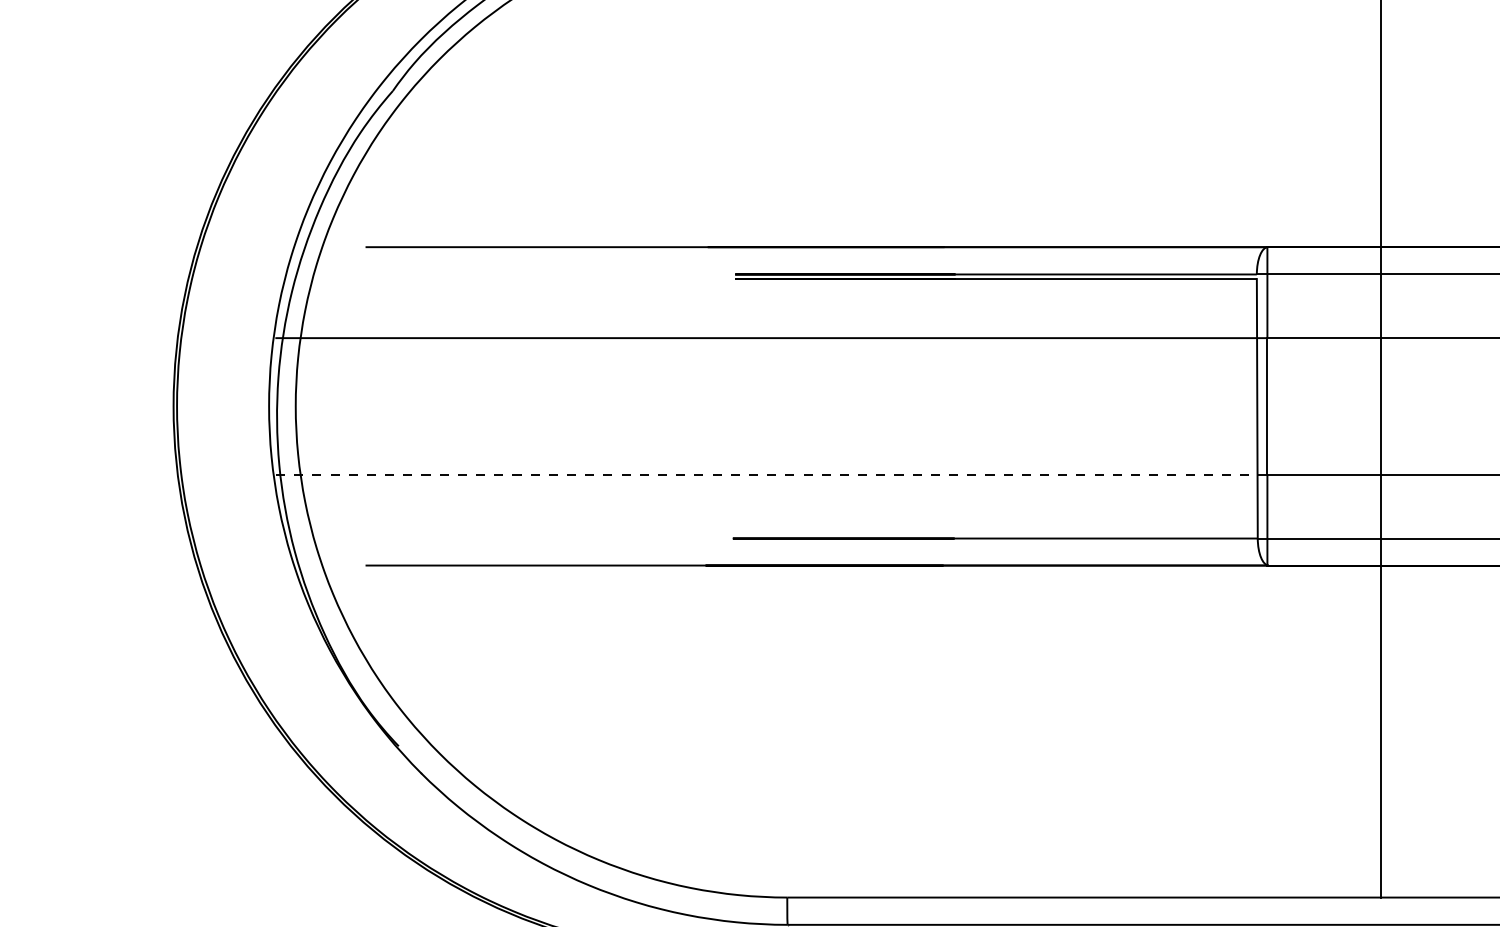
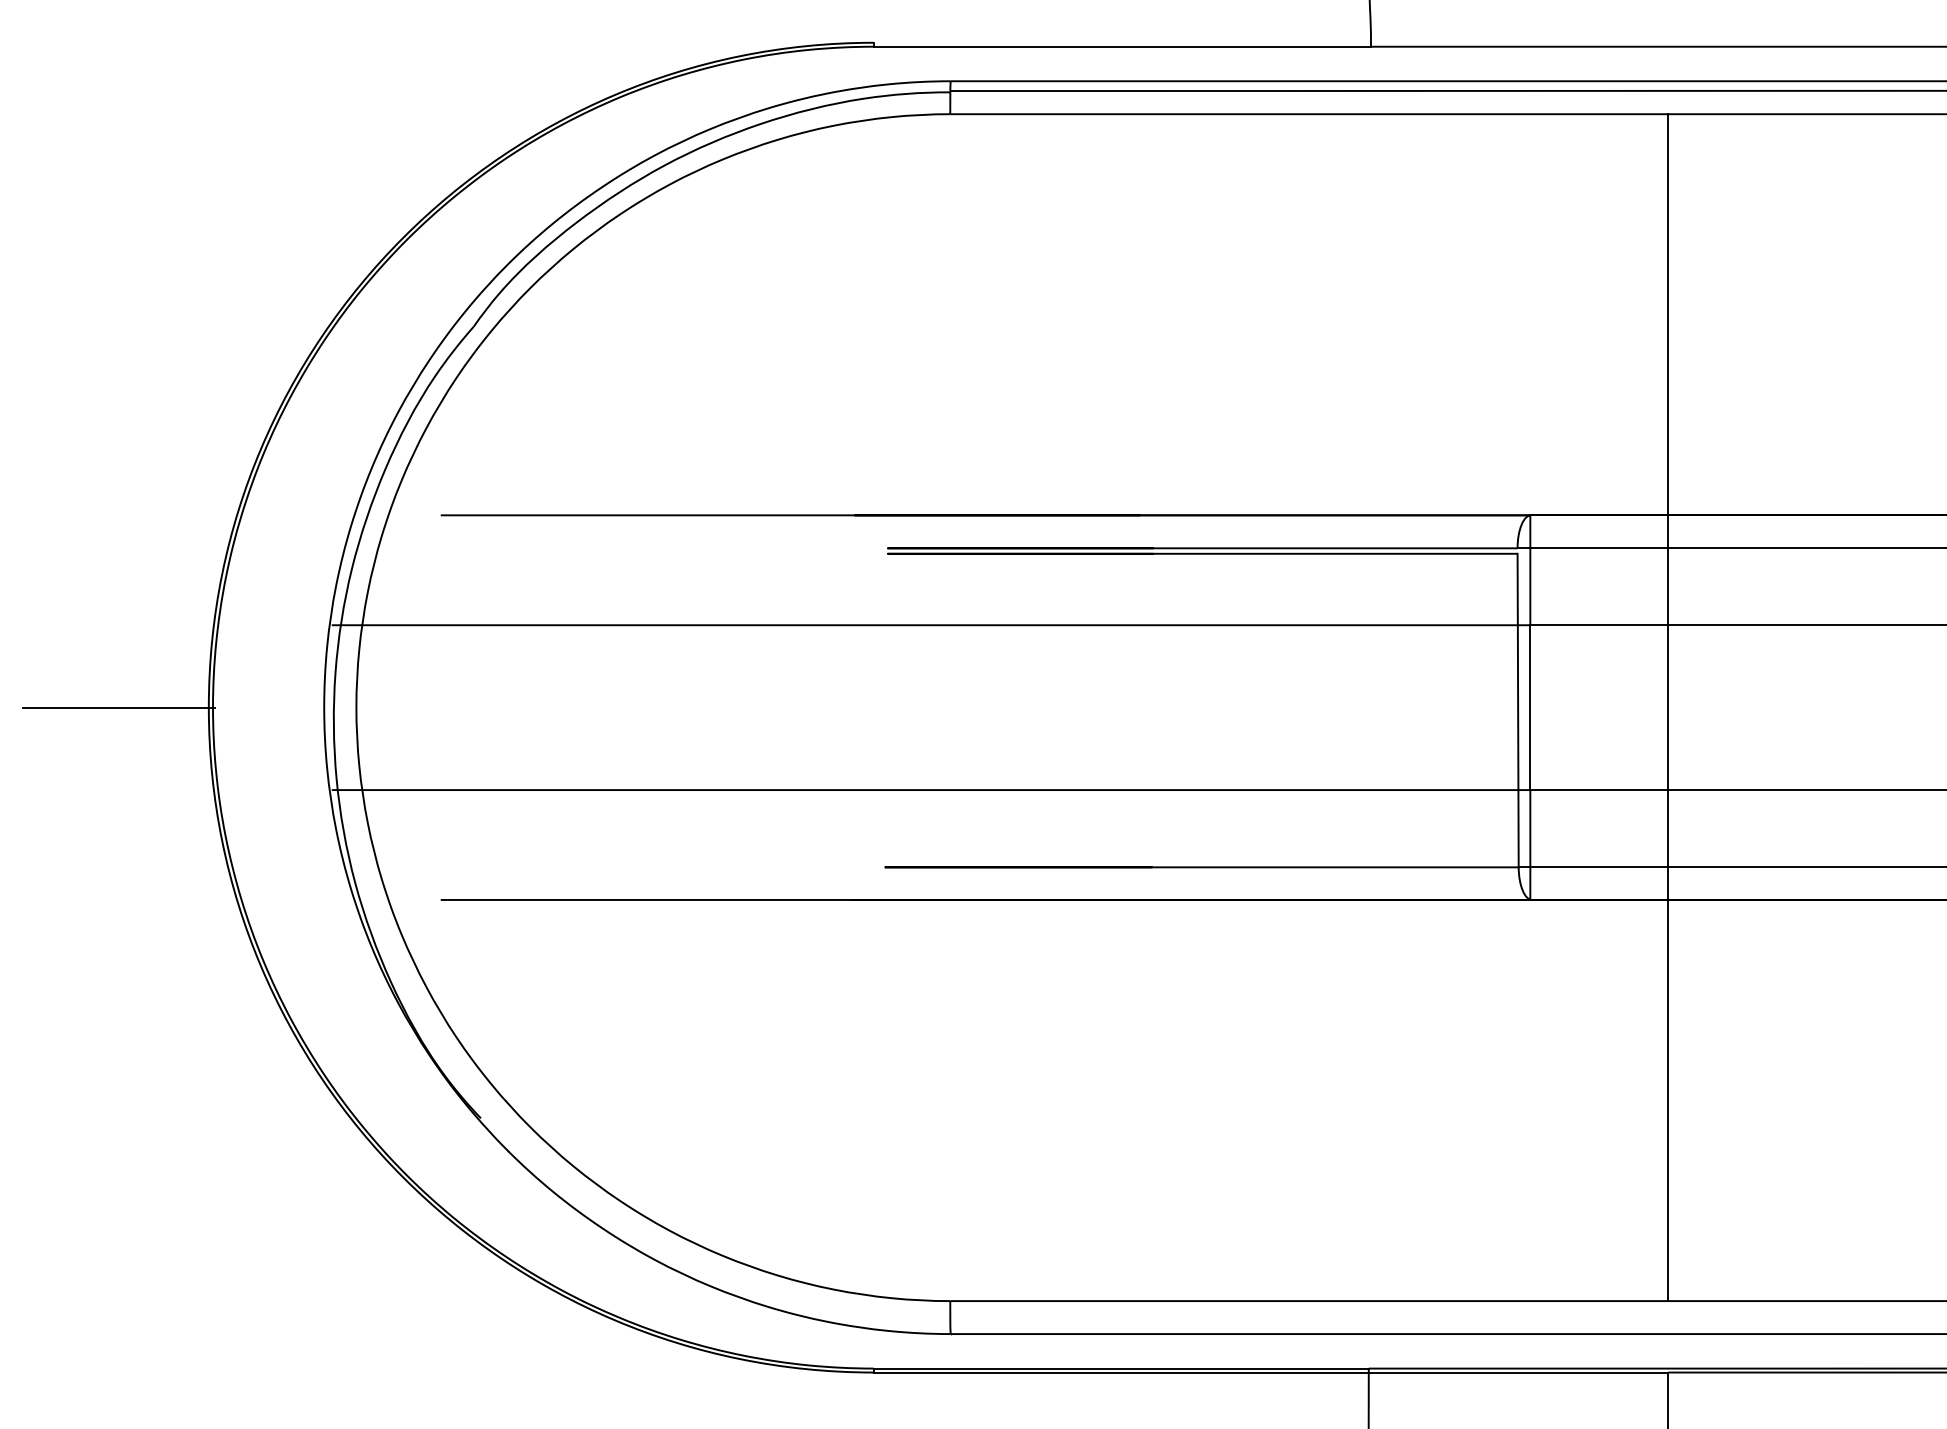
line: (98, 406) -> (118, 707), added
arc: (755, 474) -> (911, 790), dashed -> solid

